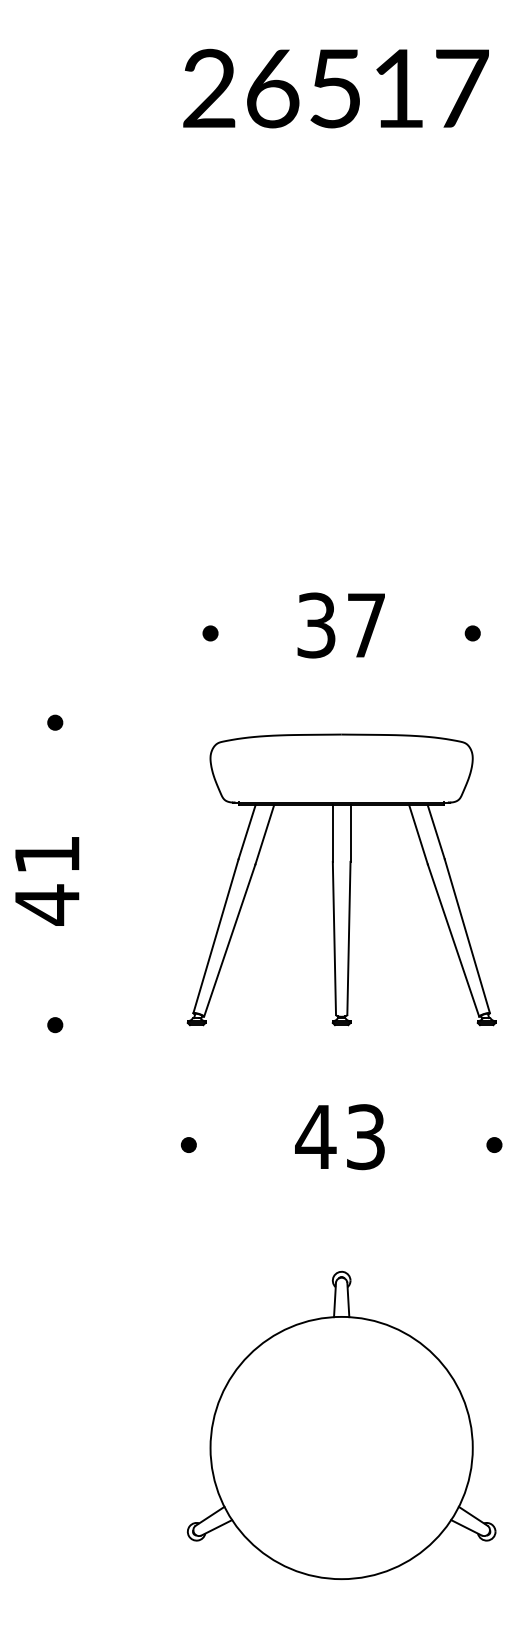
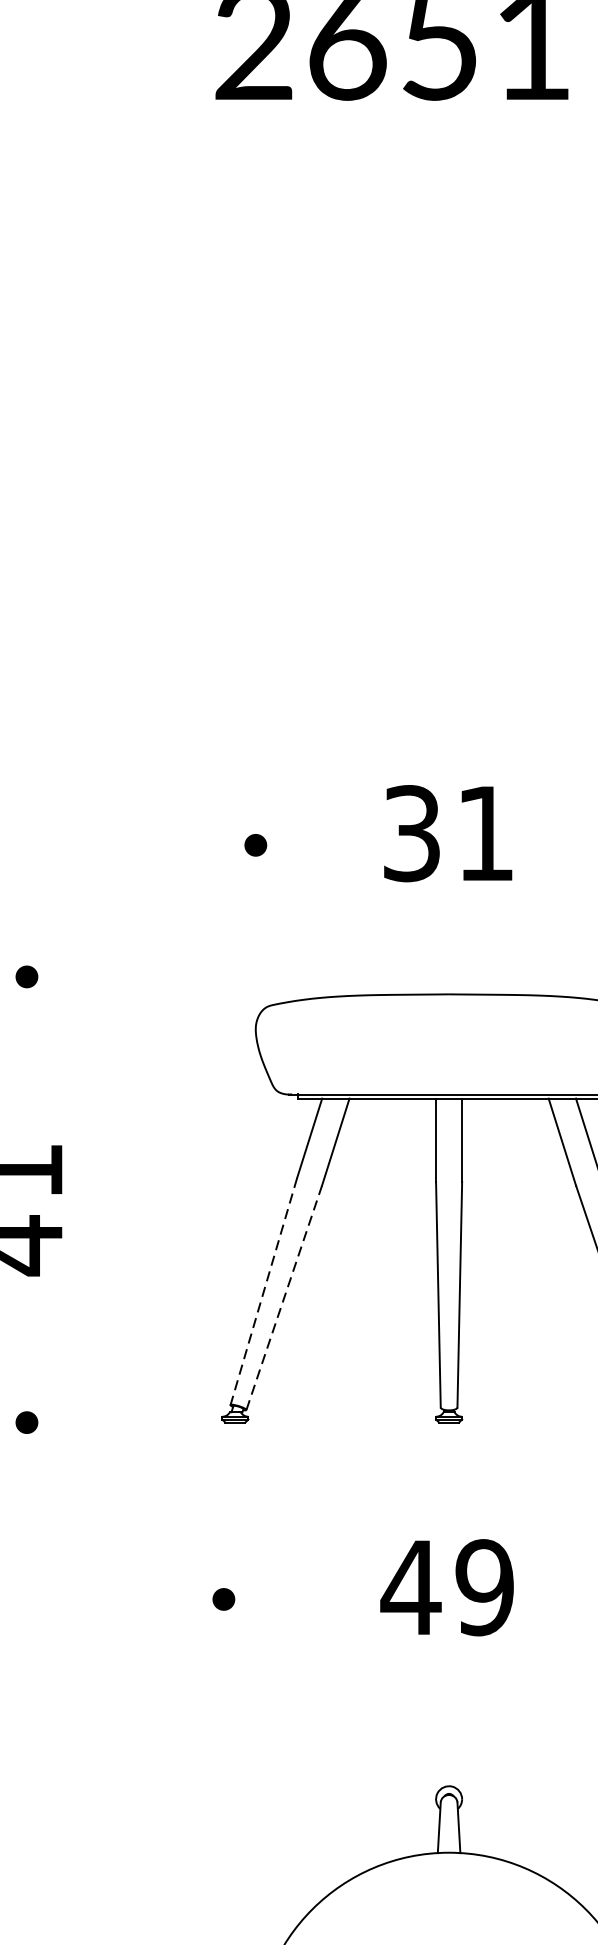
text: (366, 625) -> (485, 833), 37 -> 31
line: (215, 936) -> (263, 1292), solid -> dashed
line: (229, 940) -> (283, 1297), solid -> dashed
text: (365, 1136) -> (484, 1586), 43 -> 49

